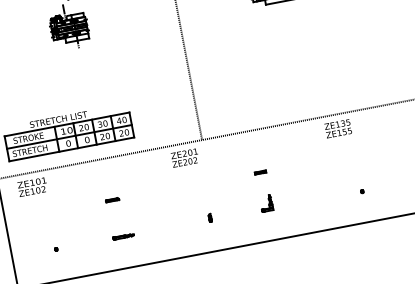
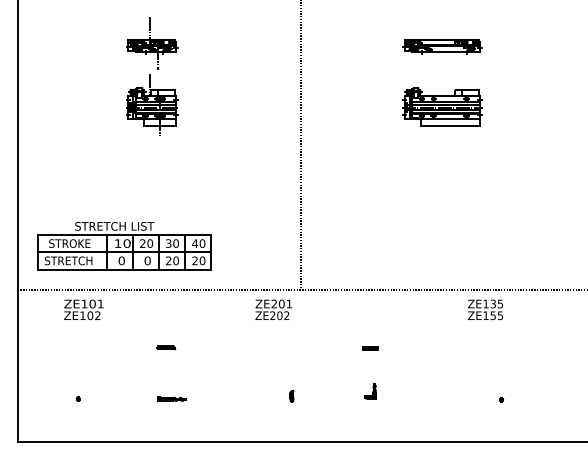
text: (32, 186) -> (83, 309), moved
part: (266, 203) -> (370, 391), size x0.7

